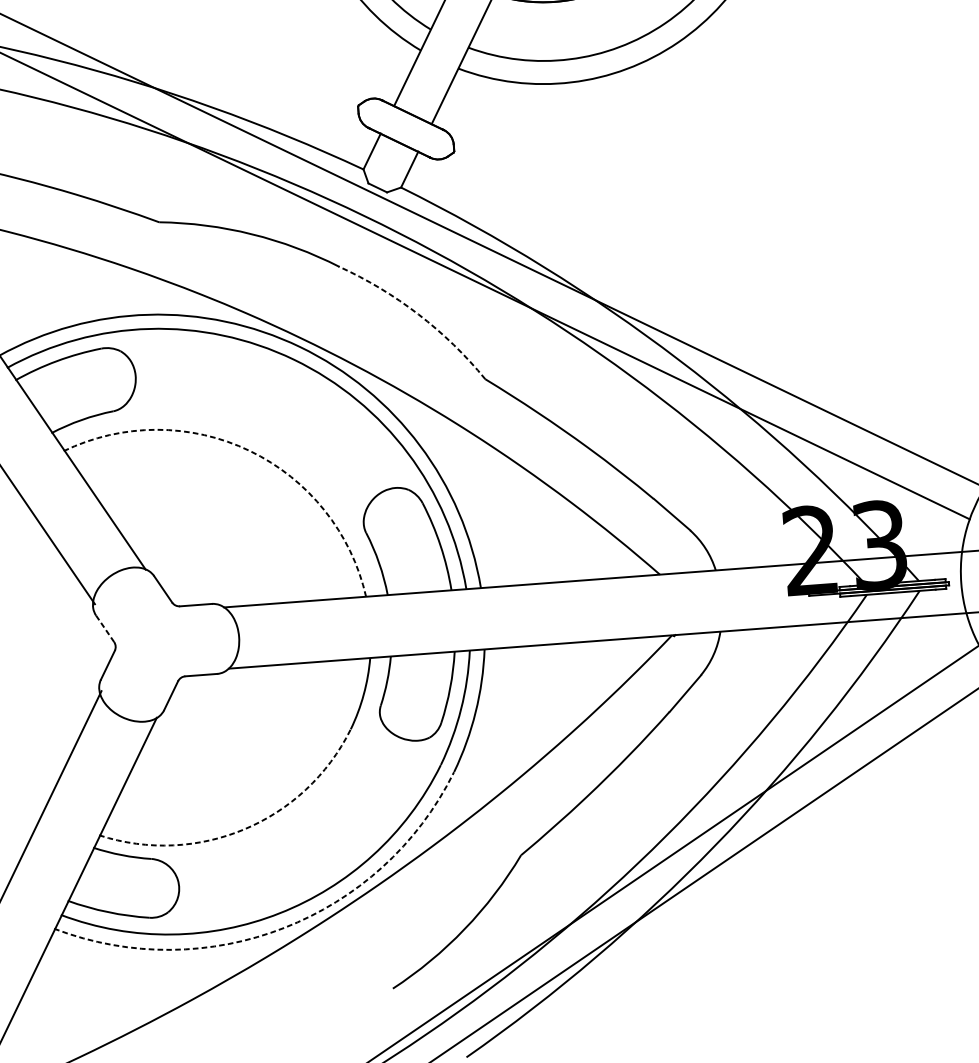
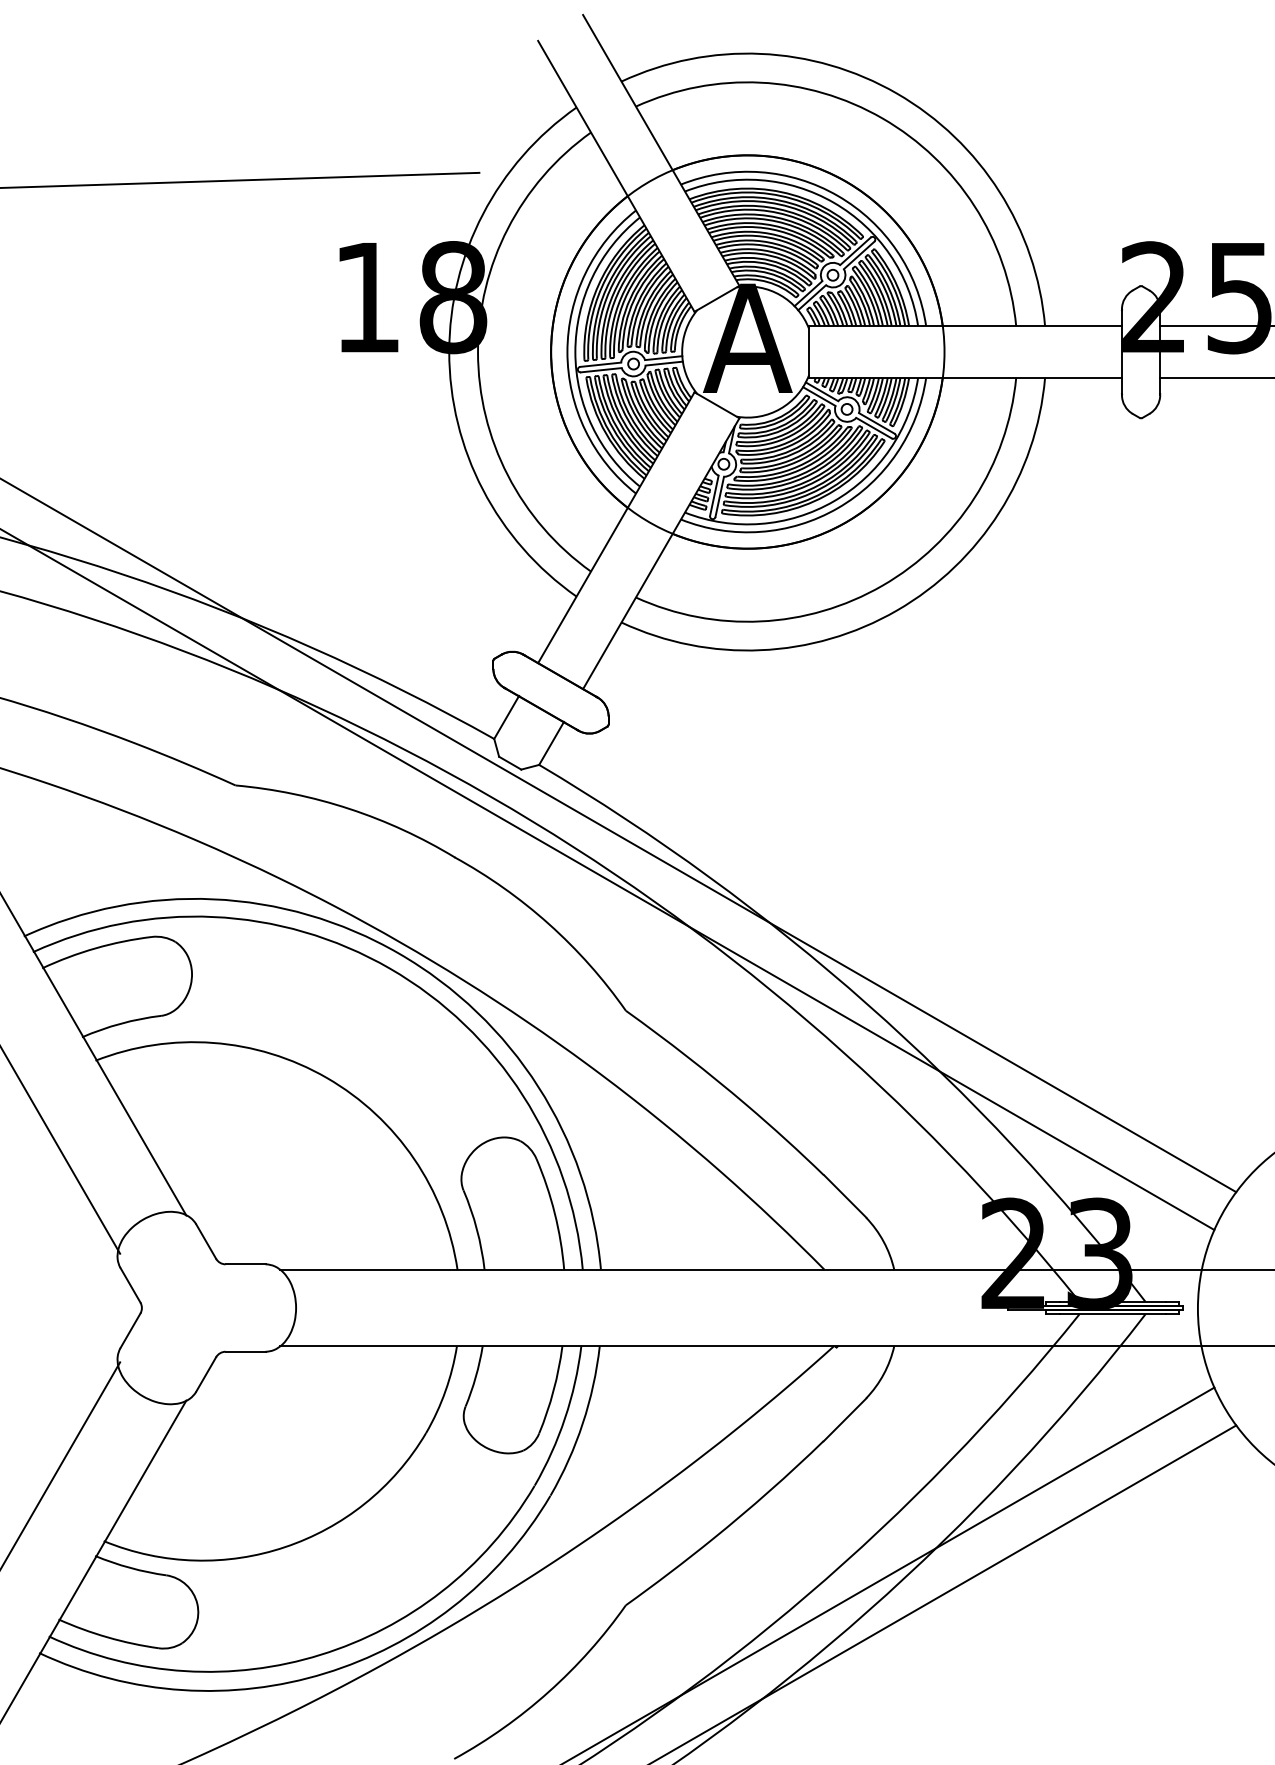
arc: (418, 314) -> (548, 924), dashed -> solid
arc: (249, 450) -> (326, 1077), dashed -> solid
line: (105, 629) -> (130, 1285), dashed -> solid
arc: (245, 829) -> (285, 1547), dashed -> solid
arc: (284, 927) -> (325, 1673), dashed -> solid

